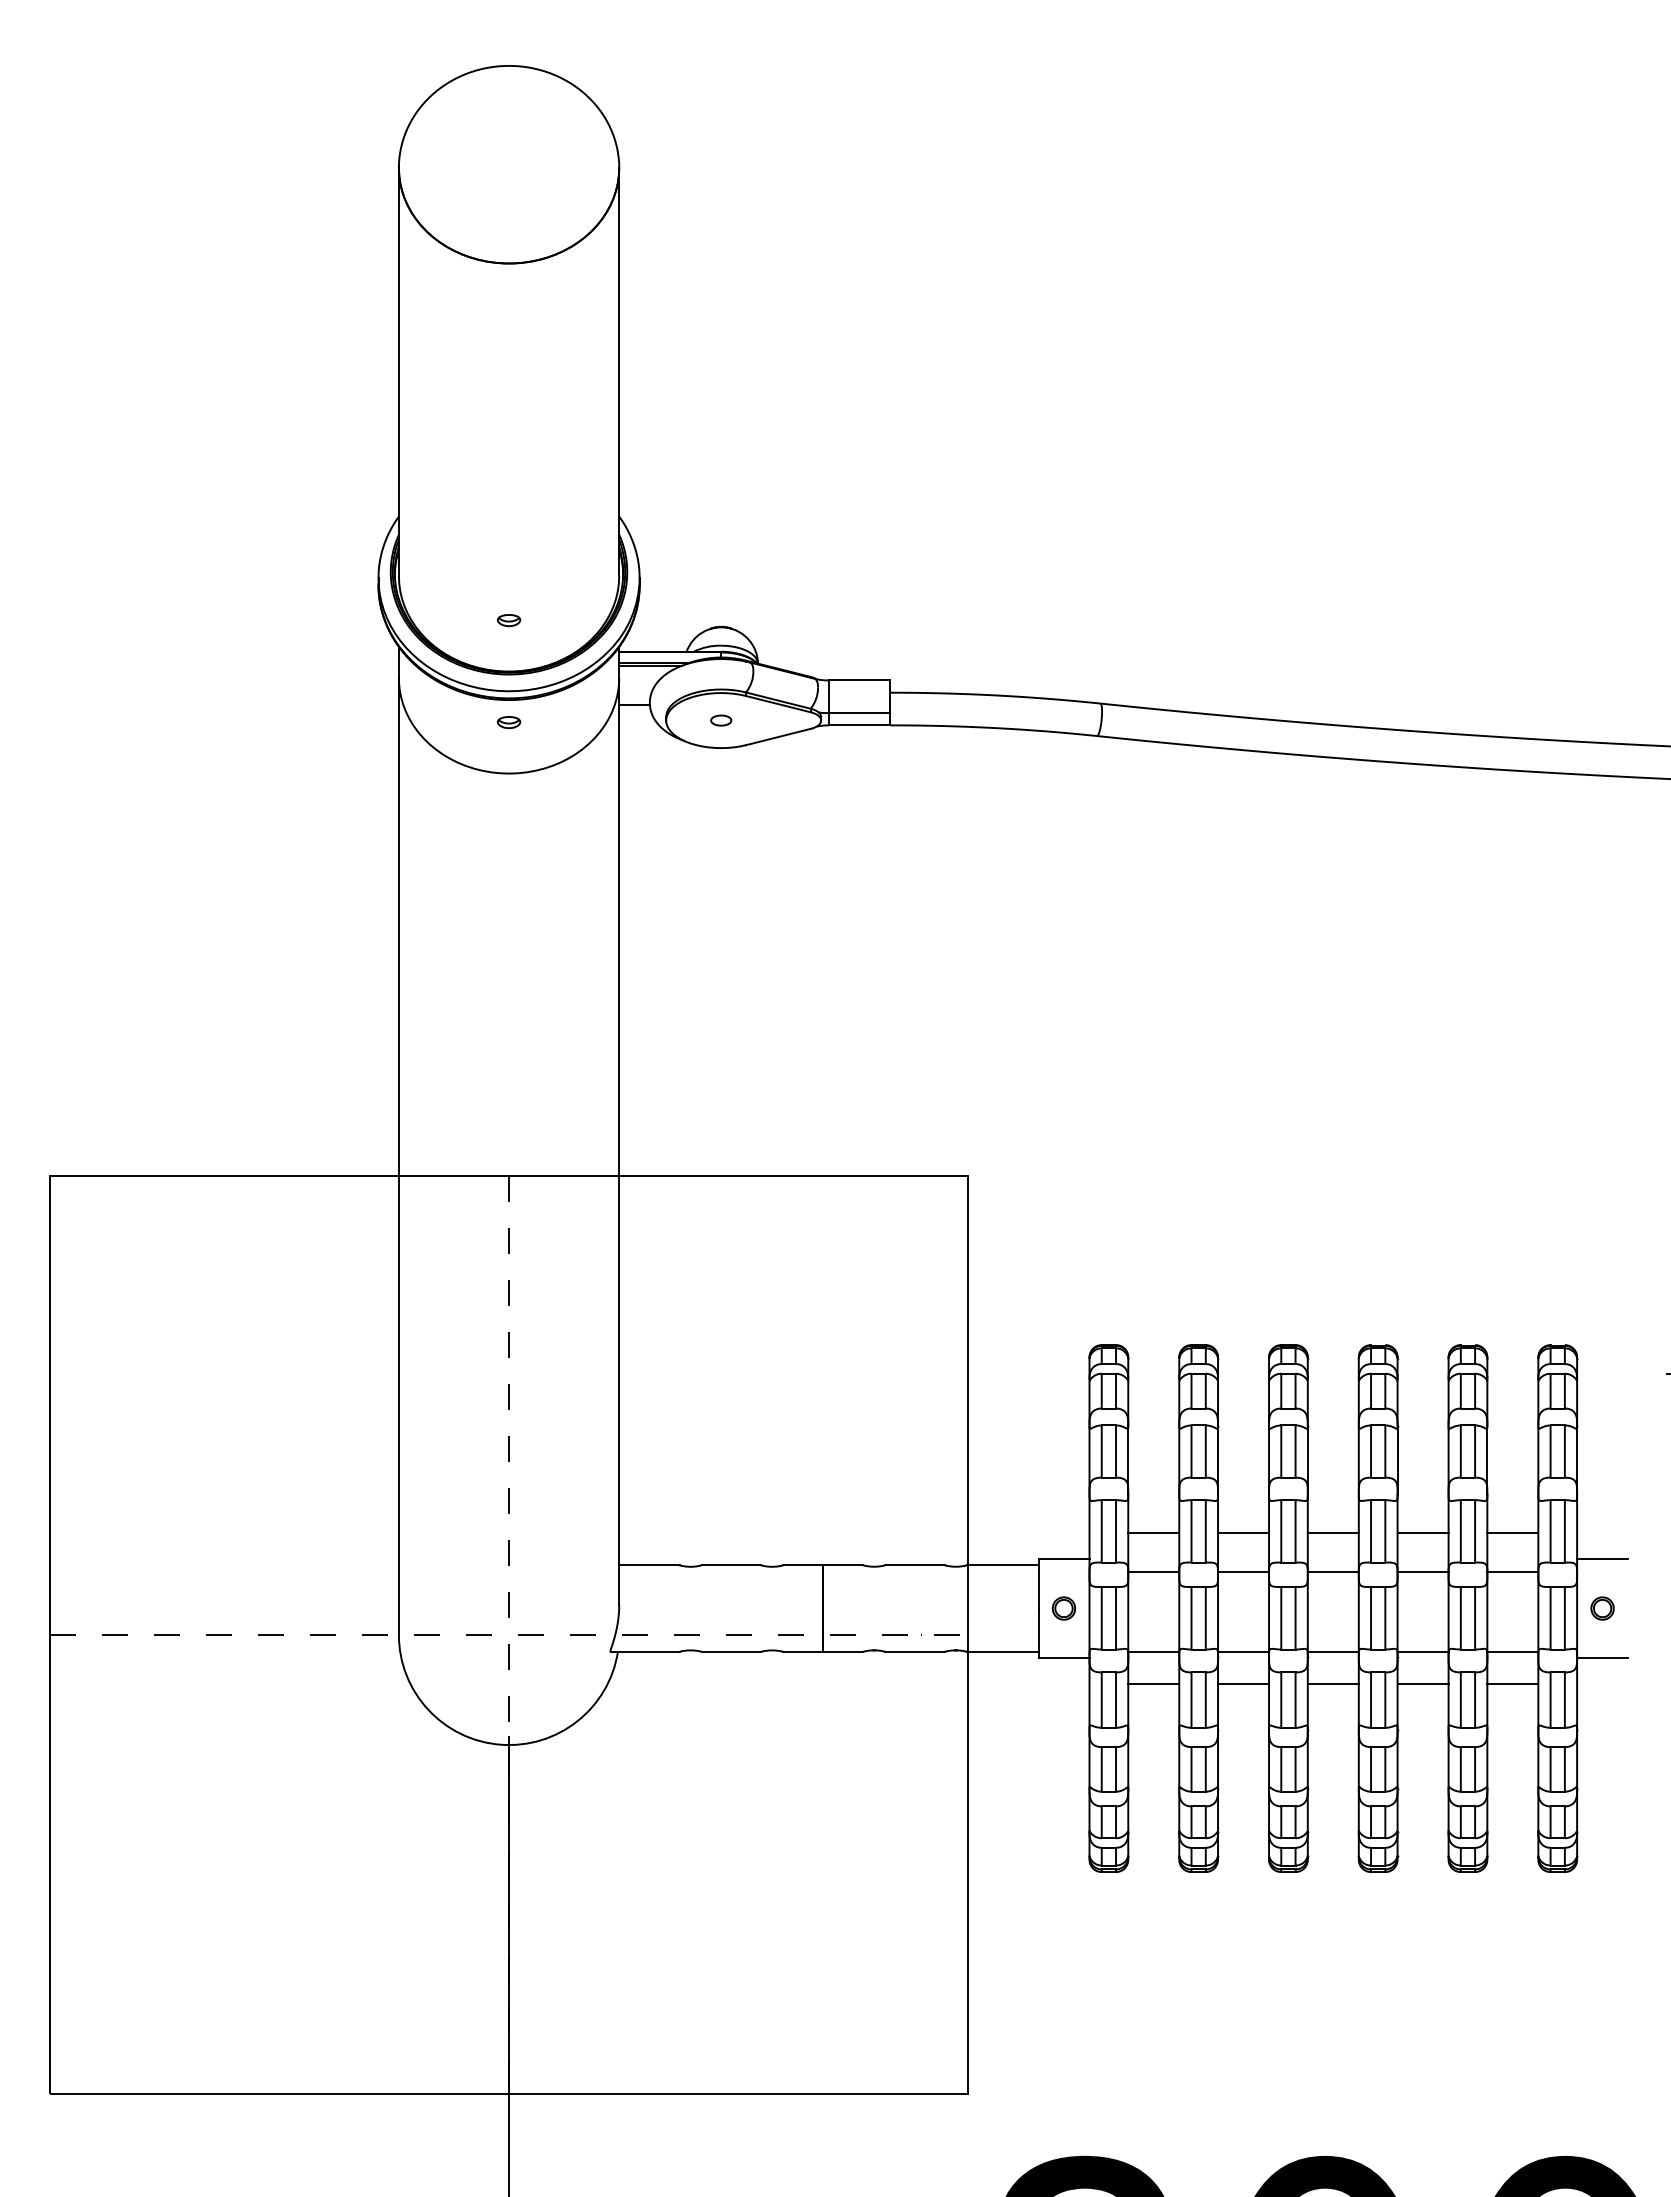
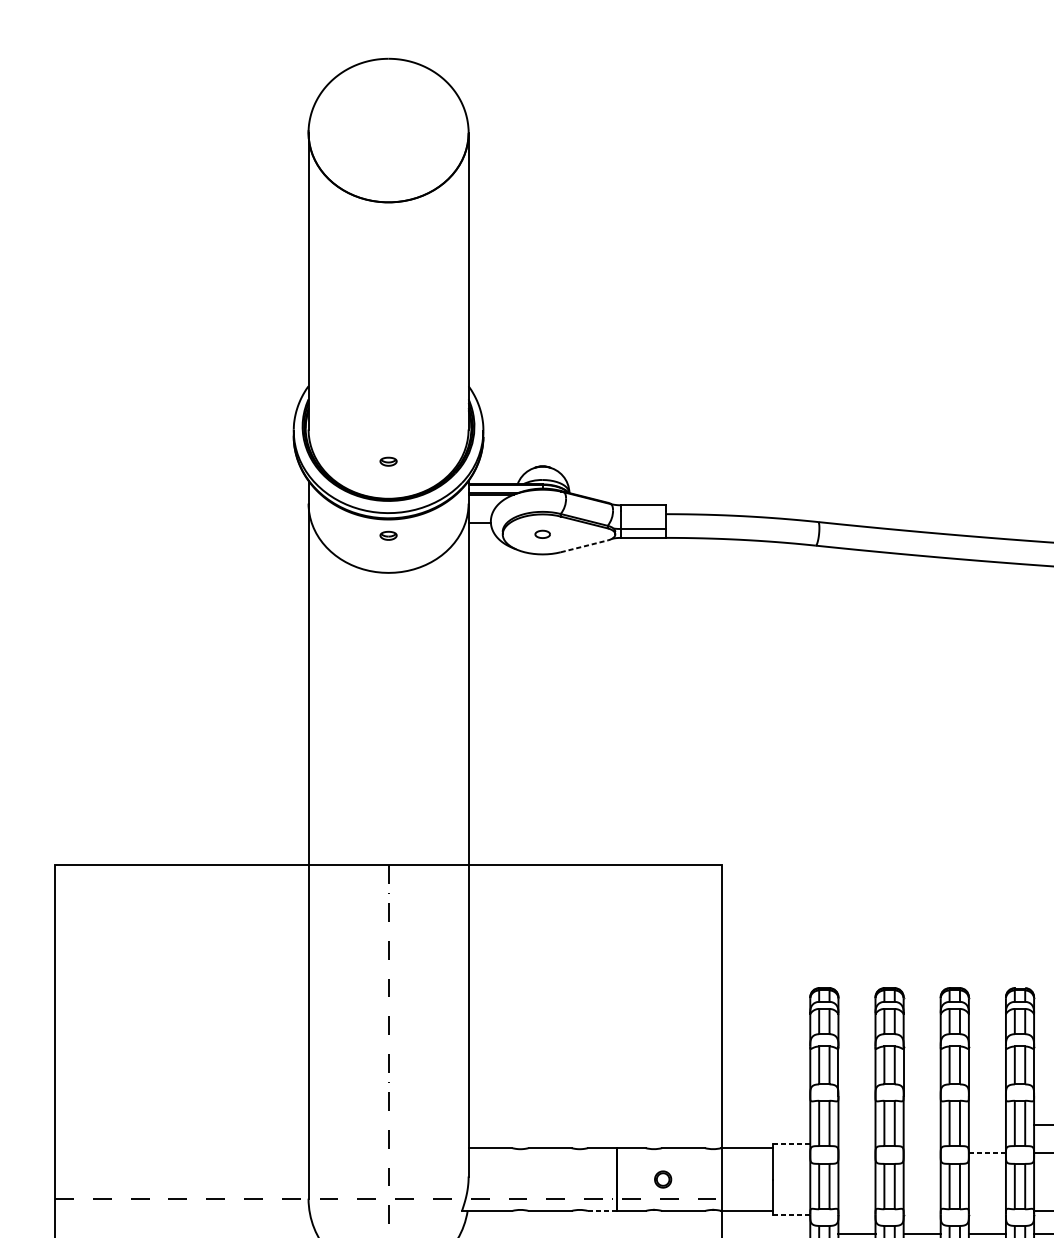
line: (778, 736) -> (584, 545), solid -> dashed
line: (1153, 1533) -> (856, 1125), removed
line: (1243, 1533) -> (922, 1125), removed
line: (1332, 1533) -> (986, 1125), removed
line: (1064, 1559) -> (792, 1143), solid -> dashed
line: (1153, 1572) -> (856, 1153), removed
line: (1243, 1572) -> (922, 1153), removed
line: (1333, 1572) -> (987, 1153), solid -> dashed
part: (1063, 1608) -> (662, 1179), moved
line: (803, 1651) -> (602, 1210), solid -> dashed
line: (1153, 1651) -> (856, 1210), removed
line: (1243, 1651) -> (922, 1210), removed
line: (1332, 1651) -> (986, 1210), removed
line: (1064, 1657) -> (792, 1215), solid -> dashed

